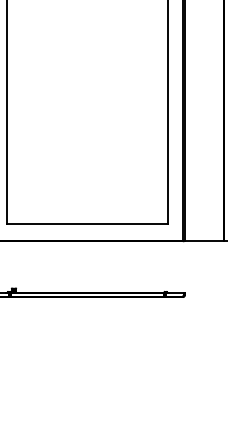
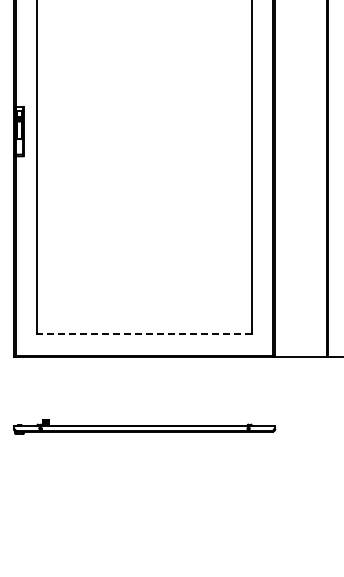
line: (87, 224) -> (144, 333), solid -> dashed

